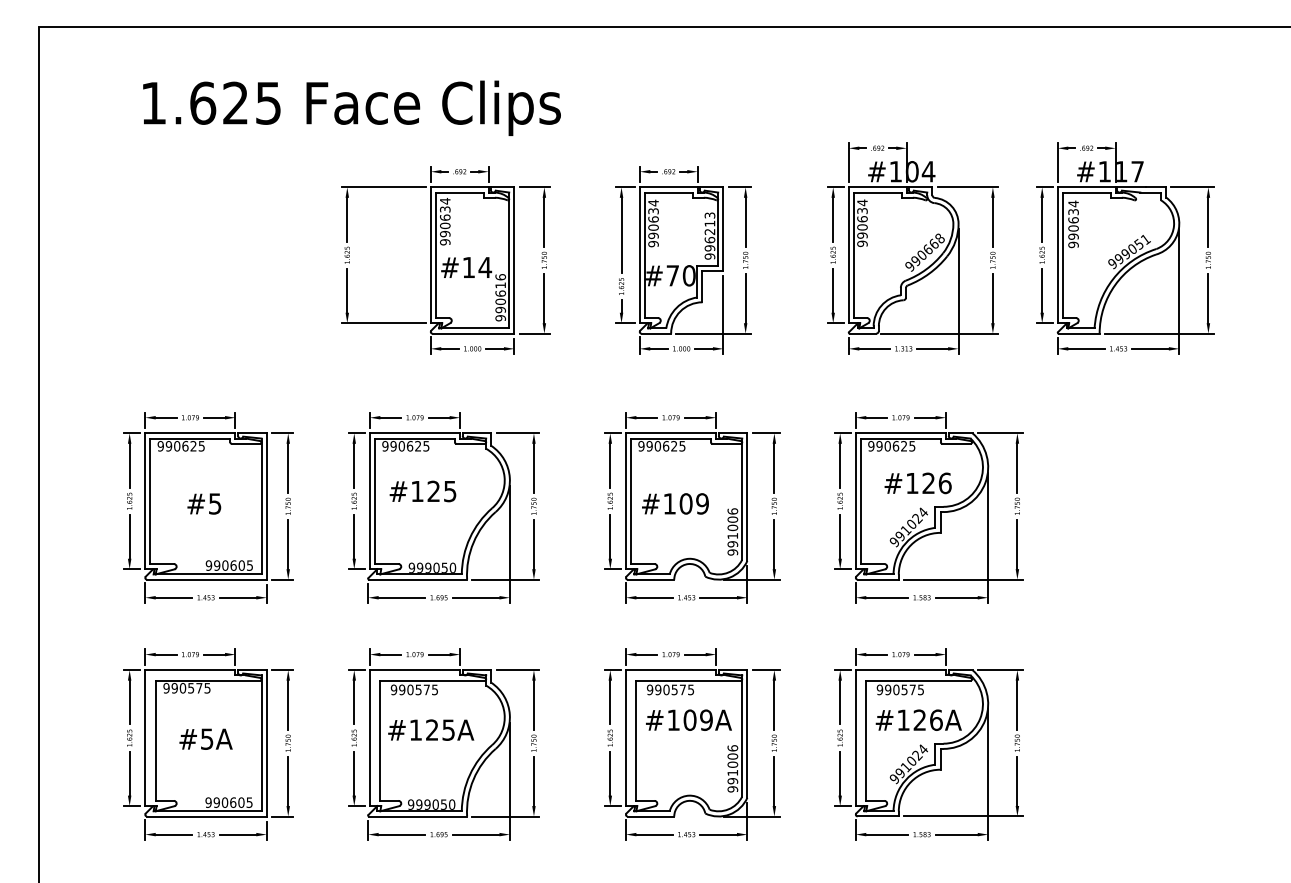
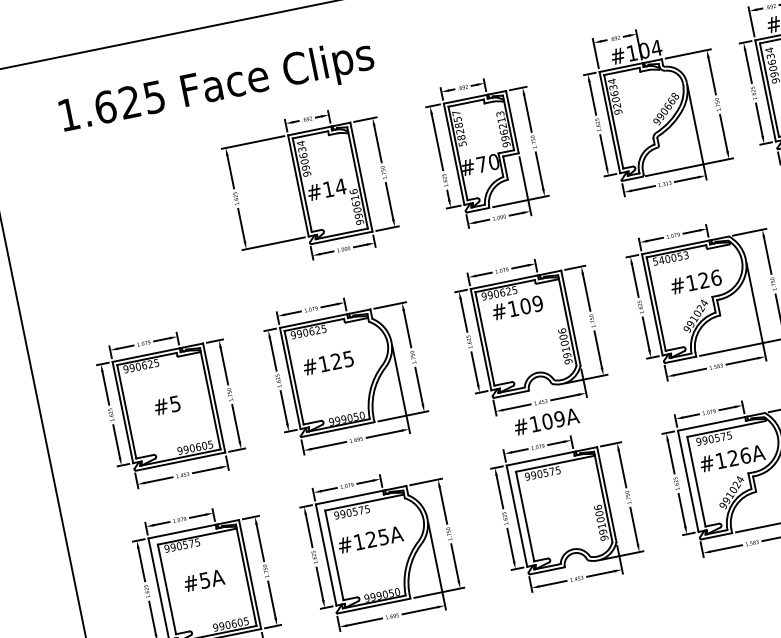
text: (653, 223) -> (459, 128), 990634 -> 582857
text: (862, 235) -> (617, 105), 990634 -> 920634
text: (891, 446) -> (670, 258), 990625 -> 540053
text: (675, 503) -> (517, 307), moved
text: (688, 719) -> (546, 421), moved

